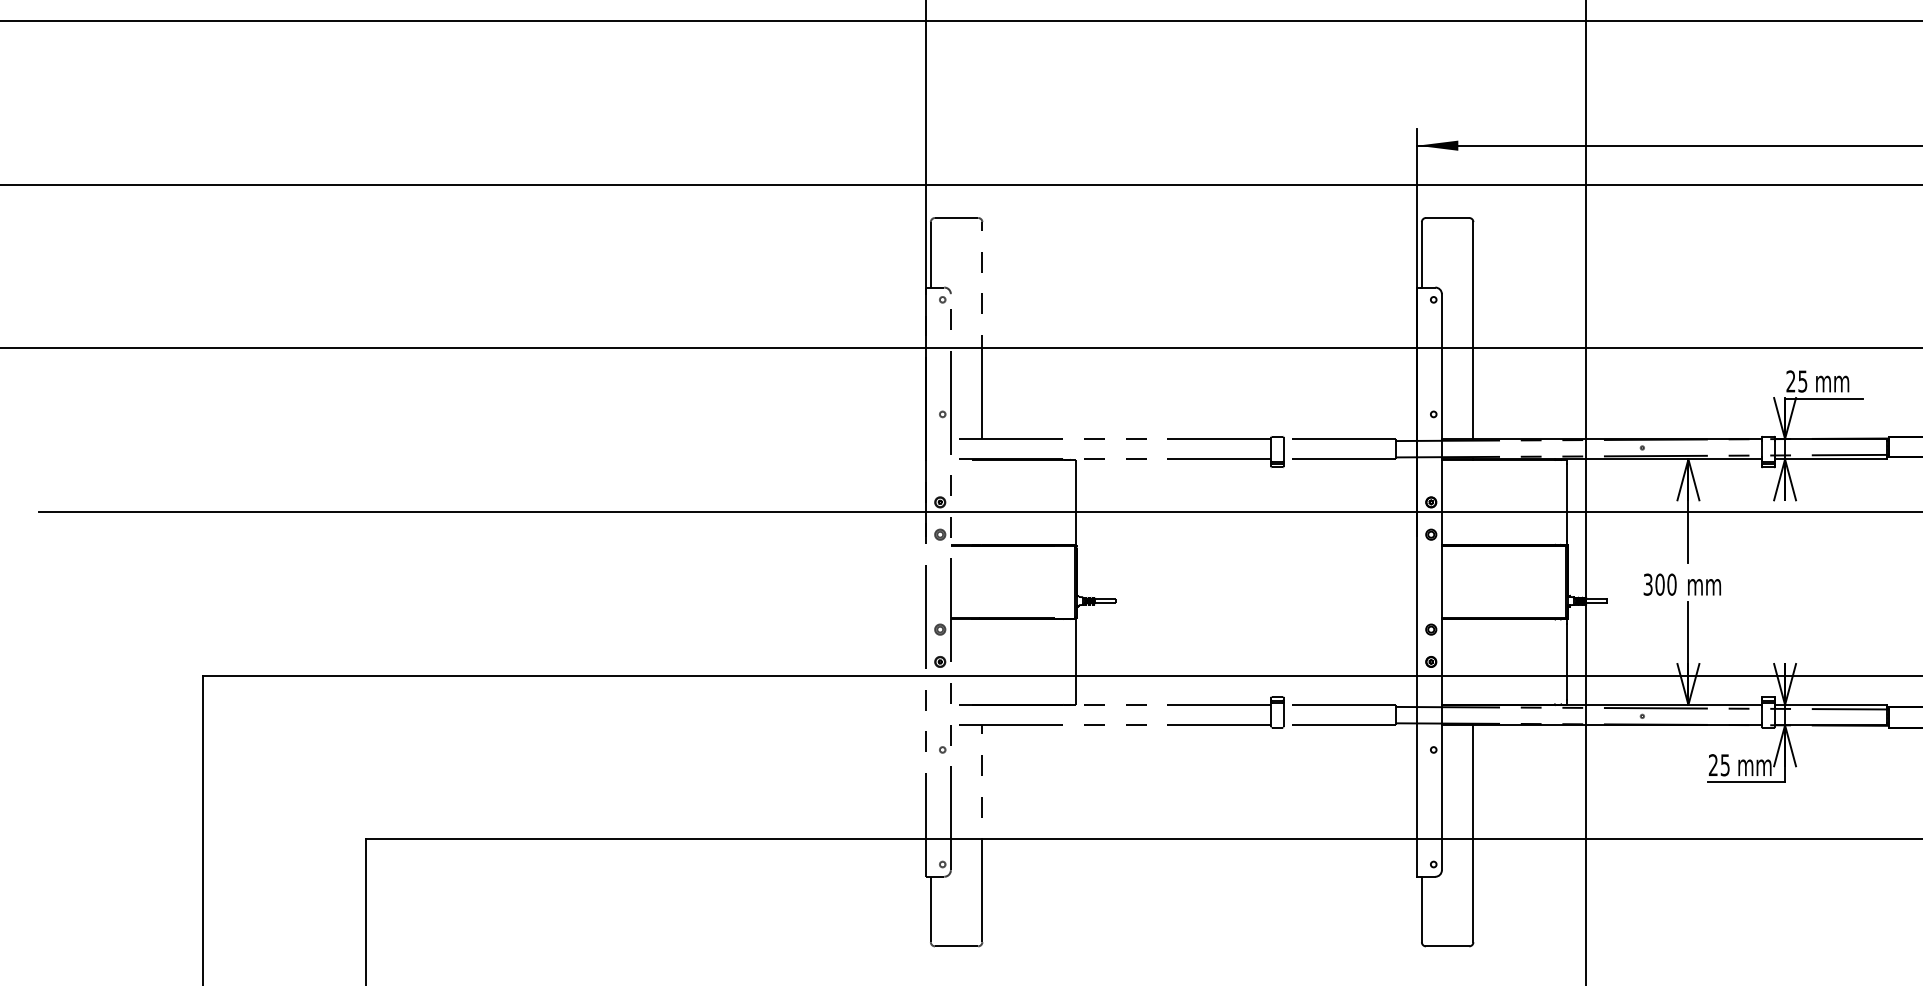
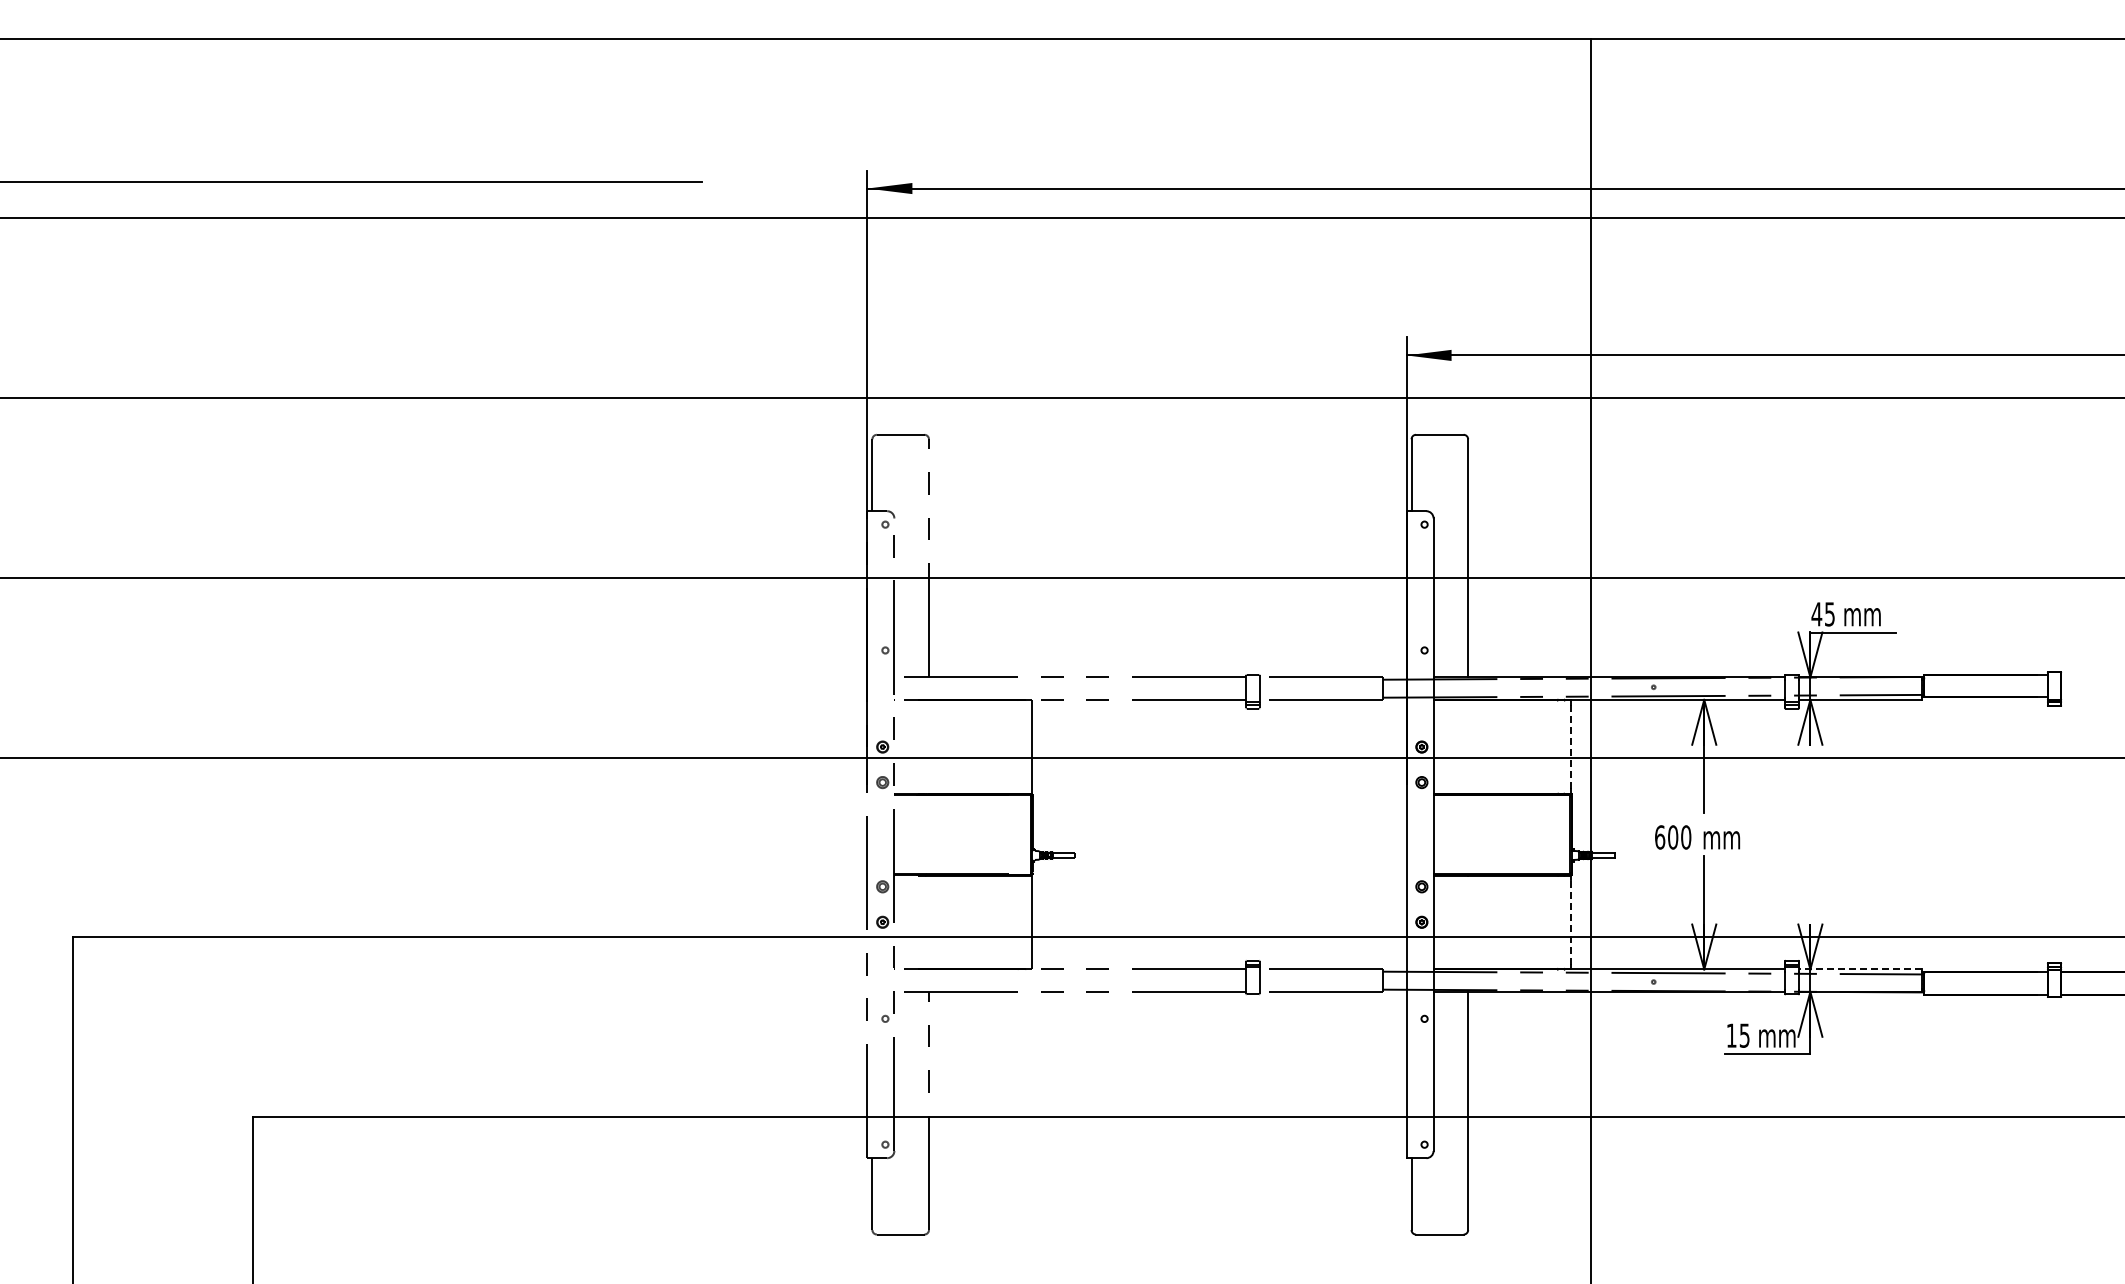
text: (1790, 381) -> (1816, 614), 25 -> 45
line: (1567, 501) -> (1571, 746), solid -> dashed
text: (1648, 584) -> (1660, 837), 300 -> 600
line: (1567, 661) -> (1571, 921), solid -> dashed
line: (1830, 704) -> (1860, 969), solid -> dashed
text: (1713, 765) -> (1731, 1035), 25 -> 15

